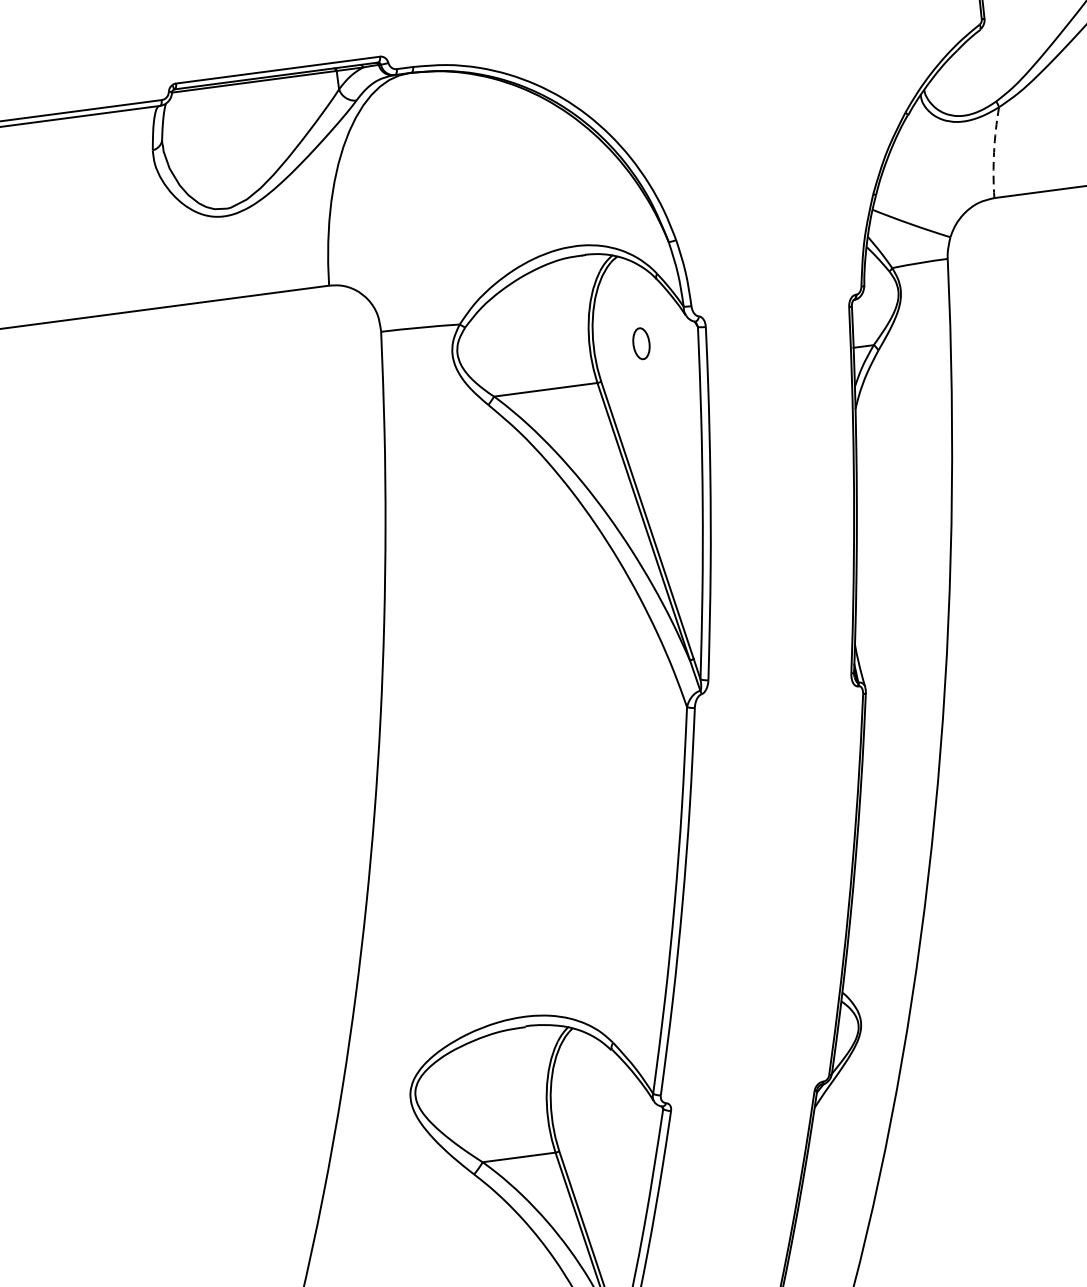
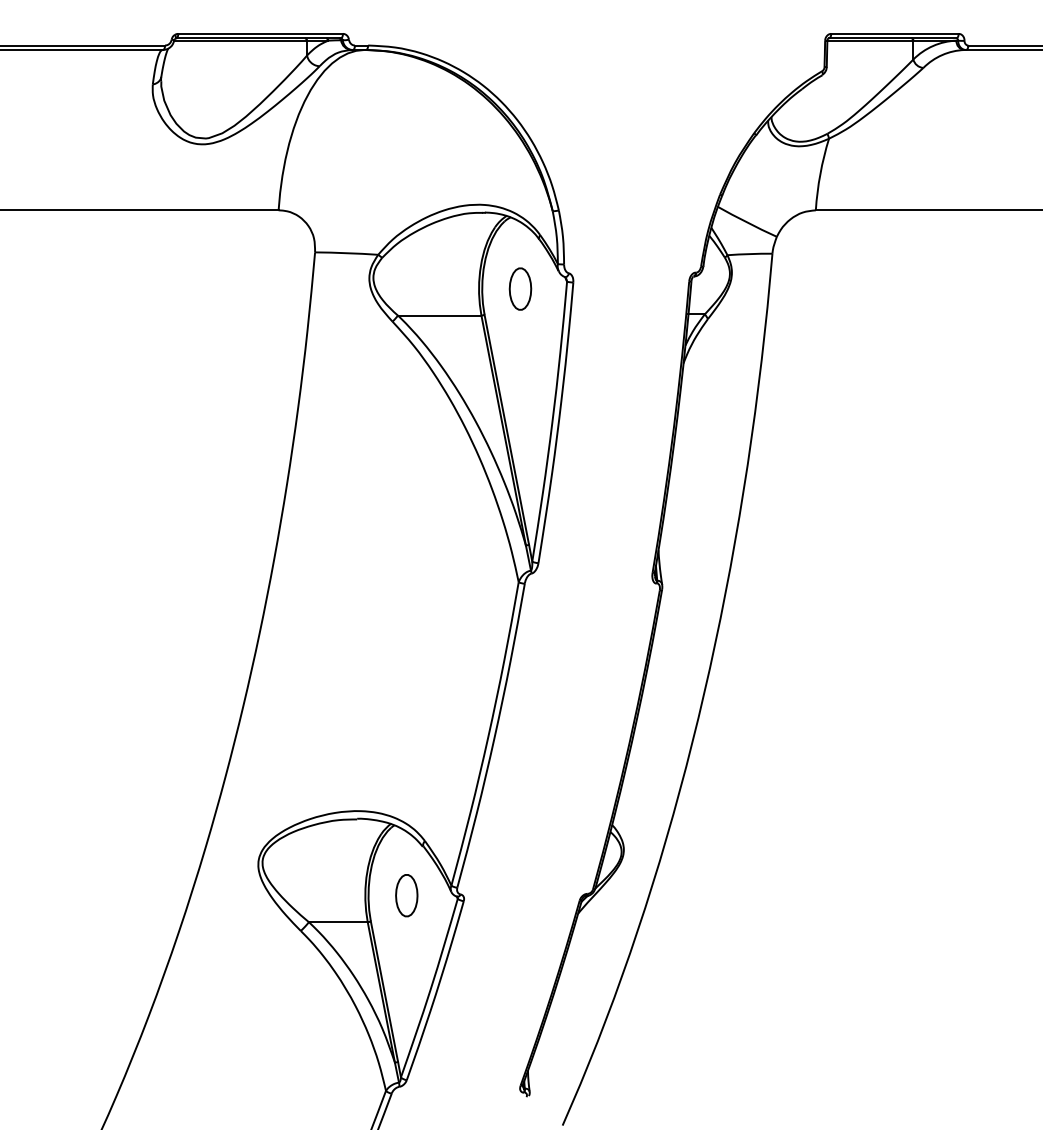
arc: (994, 152) -> (820, 174), dashed -> solid
part: (641, 343) -> (520, 288), size x1.67
part: (599, 1113) -> (406, 895), added

